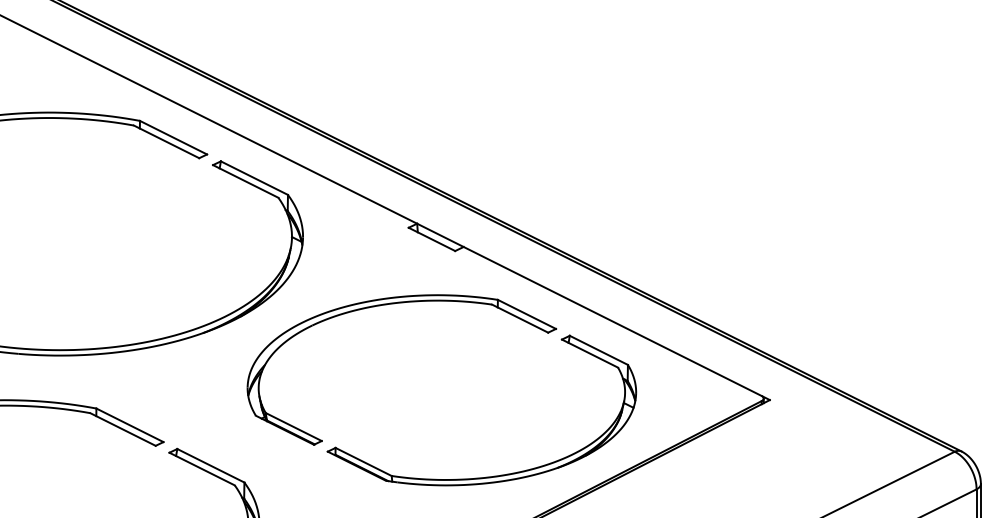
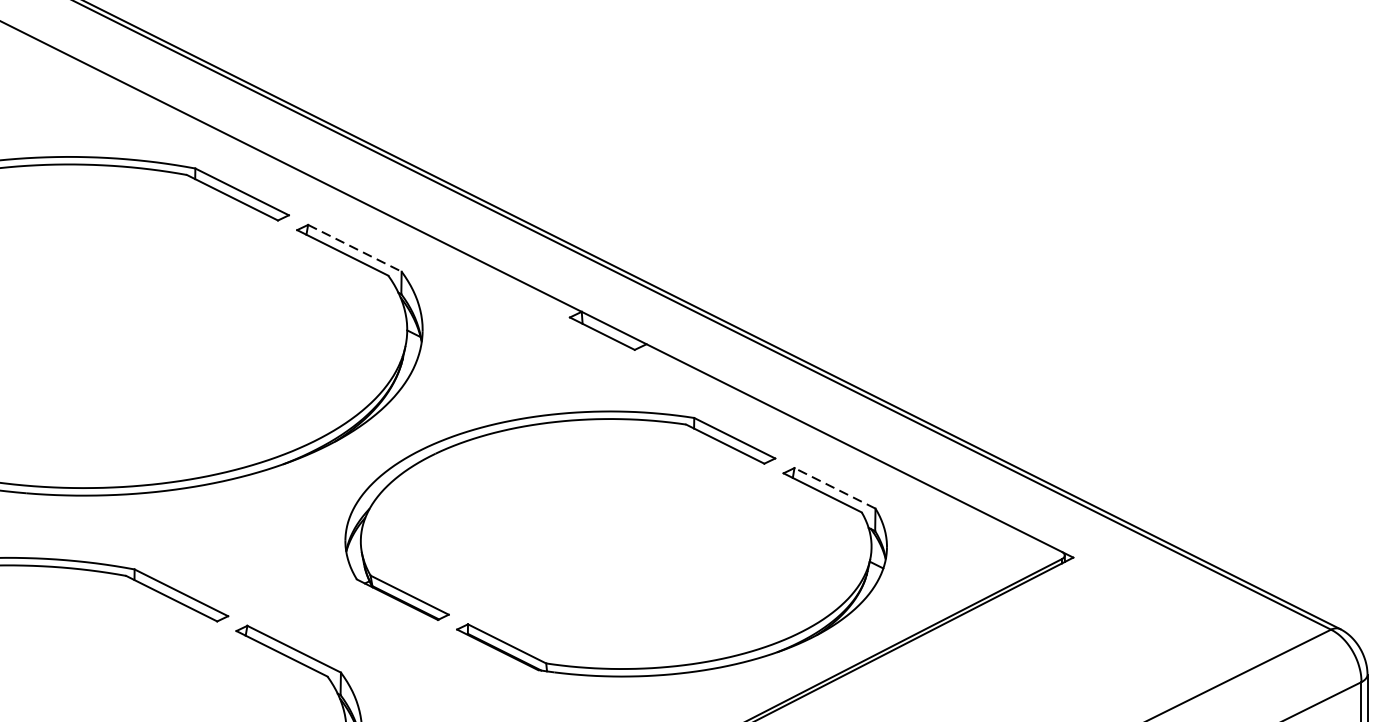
line: (254, 178) -> (354, 248), solid -> dashed
line: (598, 350) -> (834, 488), solid -> dashed

